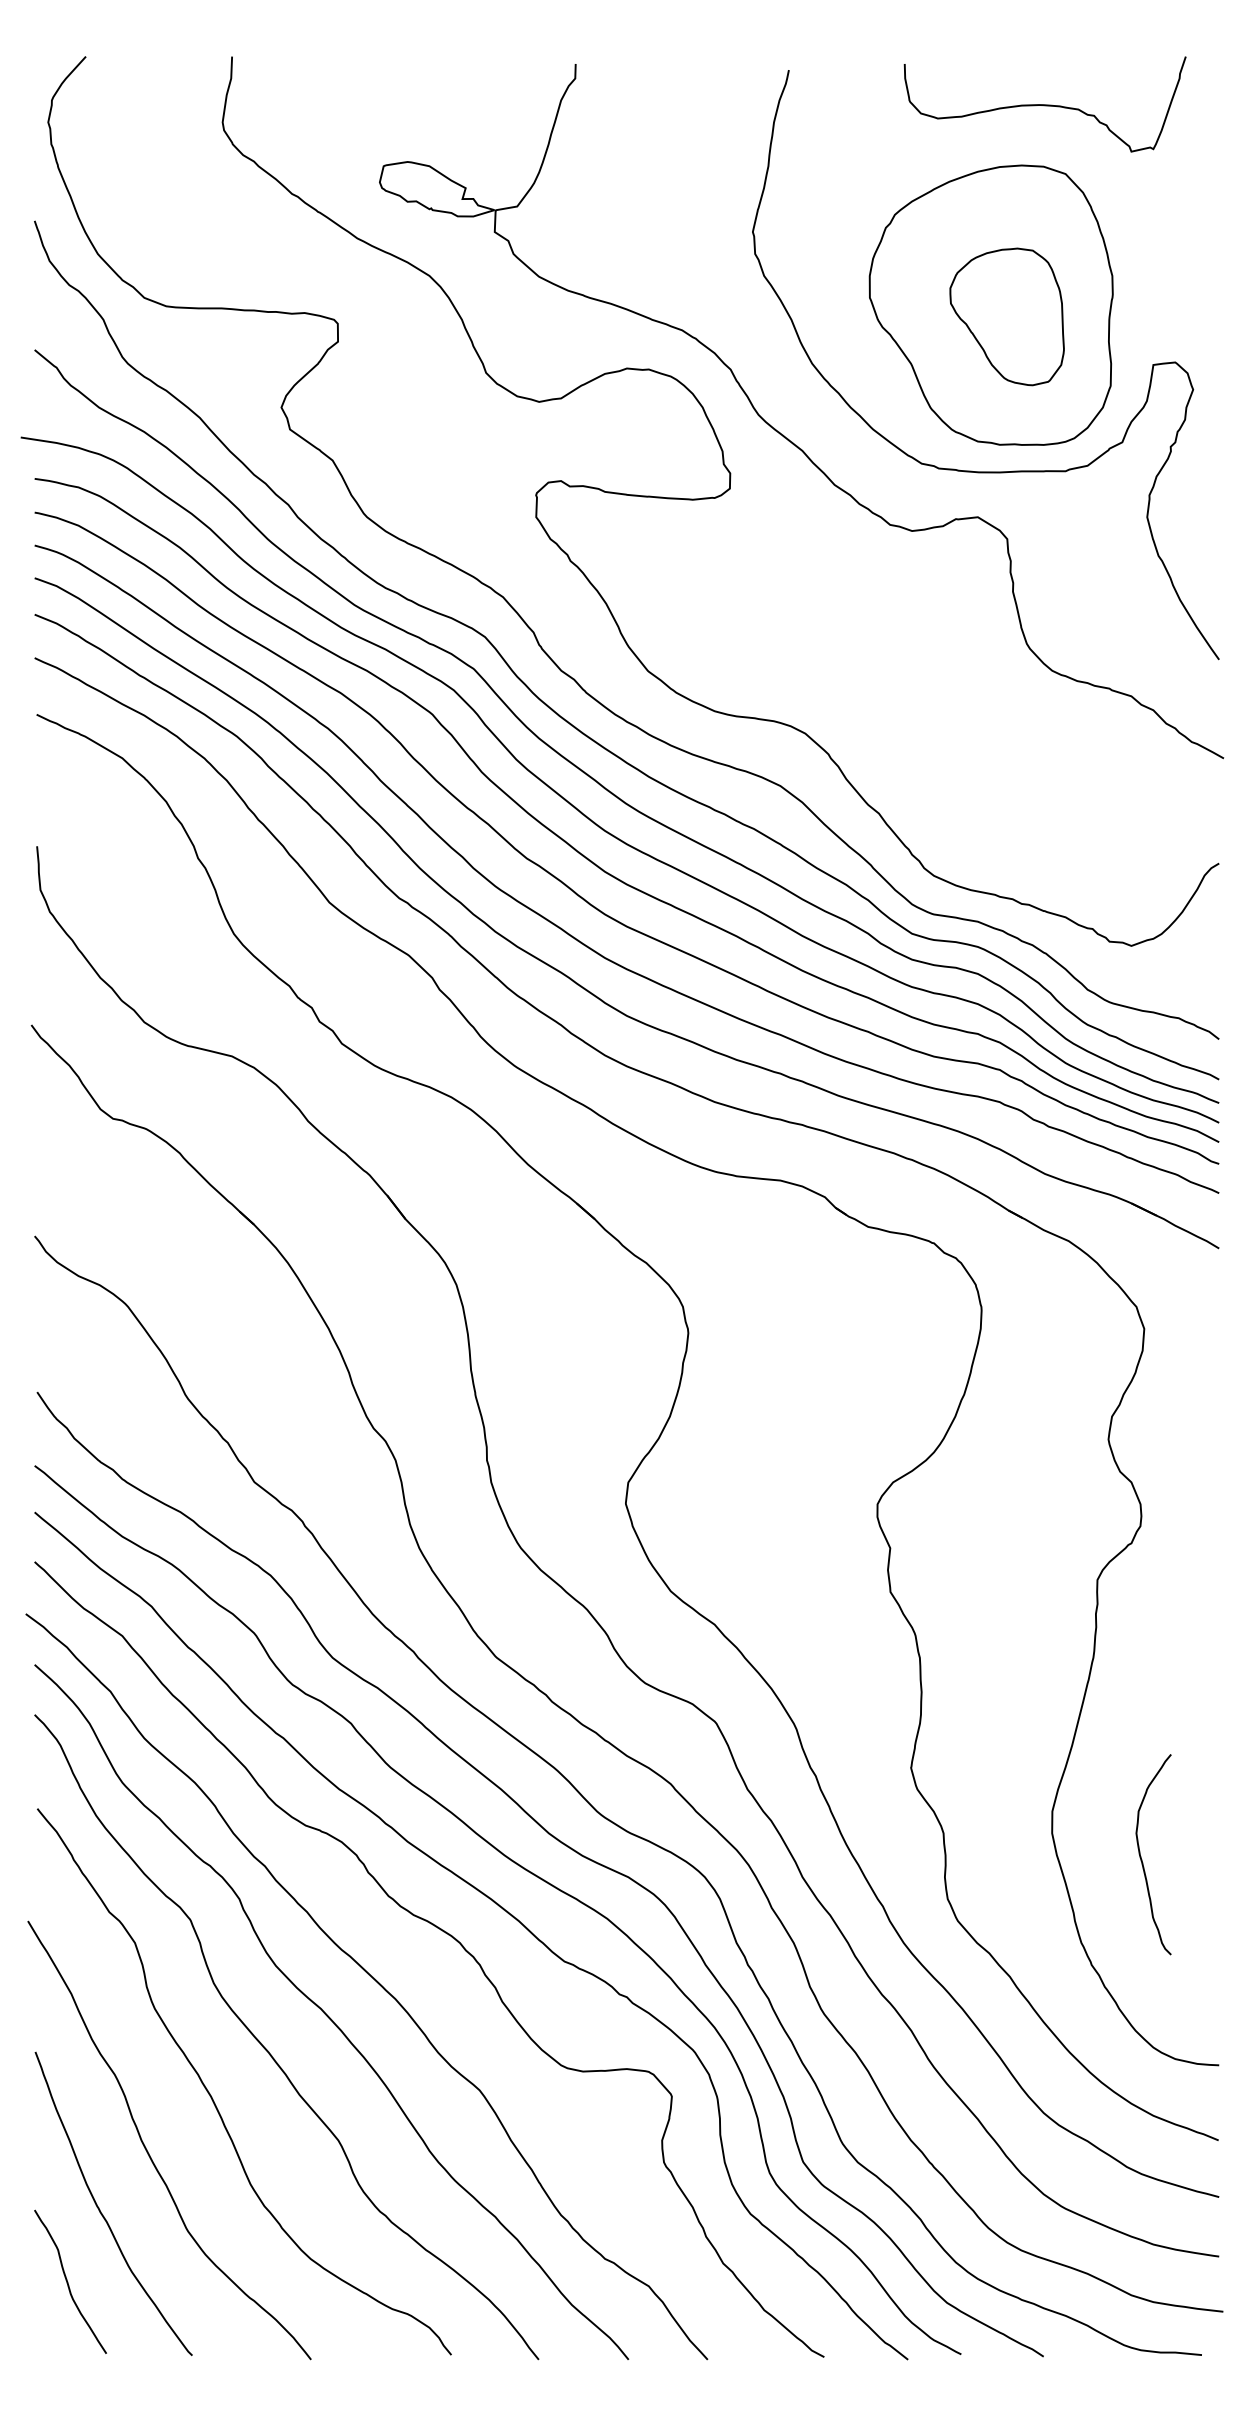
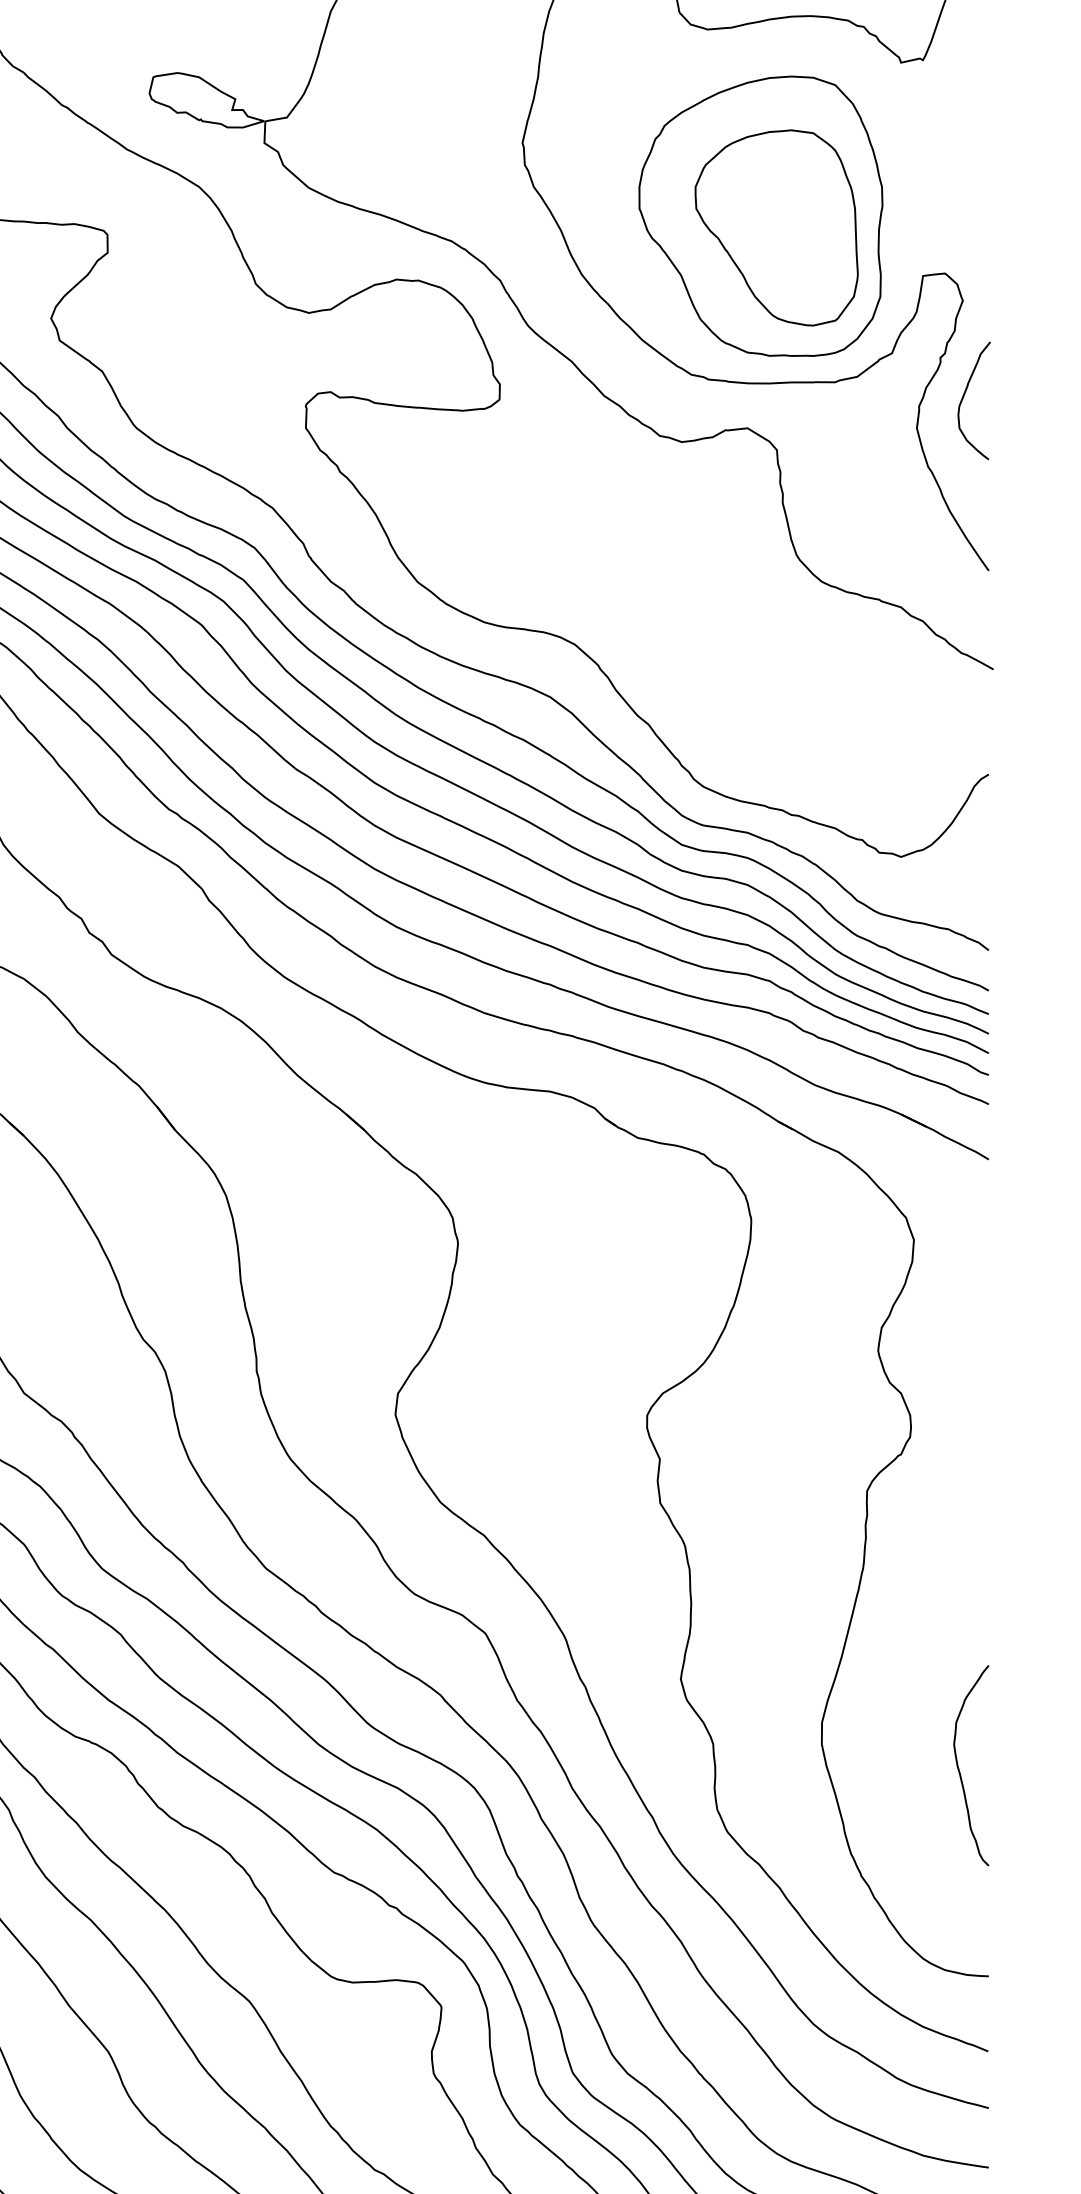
part: (1007, 316) -> (777, 227), size x1.43
curve: (1194, 486) -> (964, 397), added
curve: (1142, 1859) -> (960, 1770), moved

